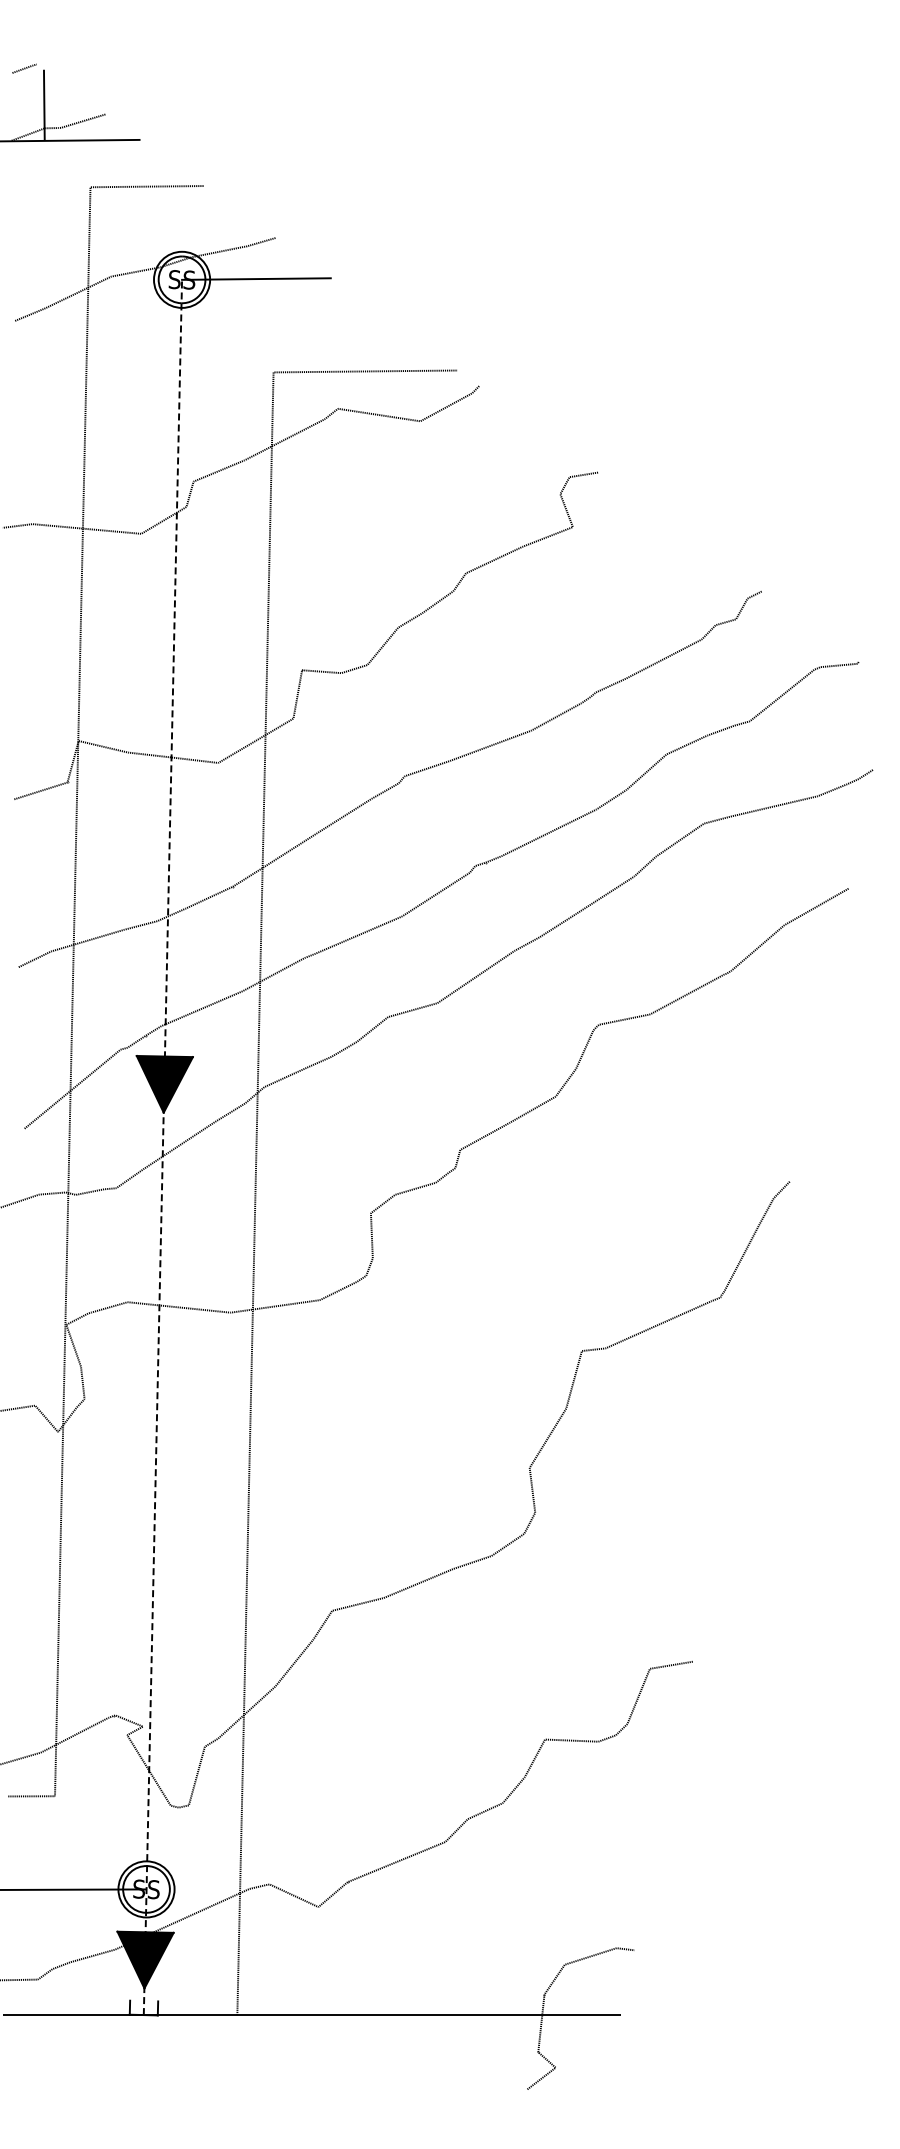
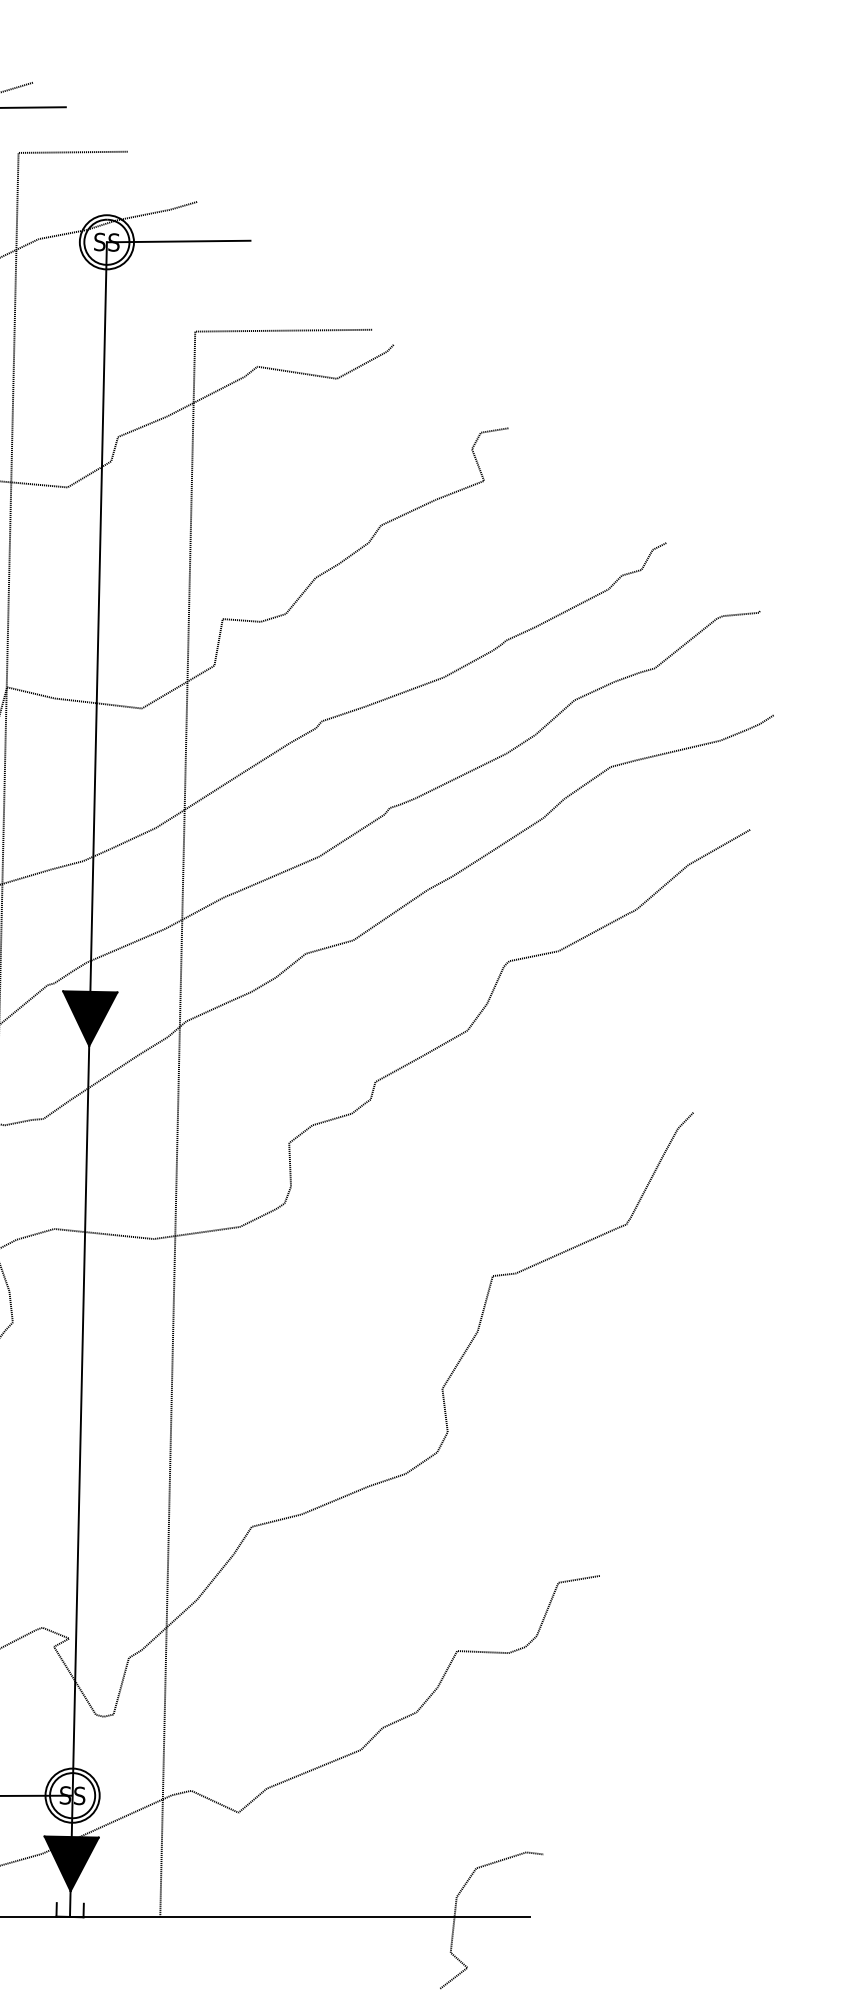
line: (162, 1147) -> (88, 1079), dashed -> solid

